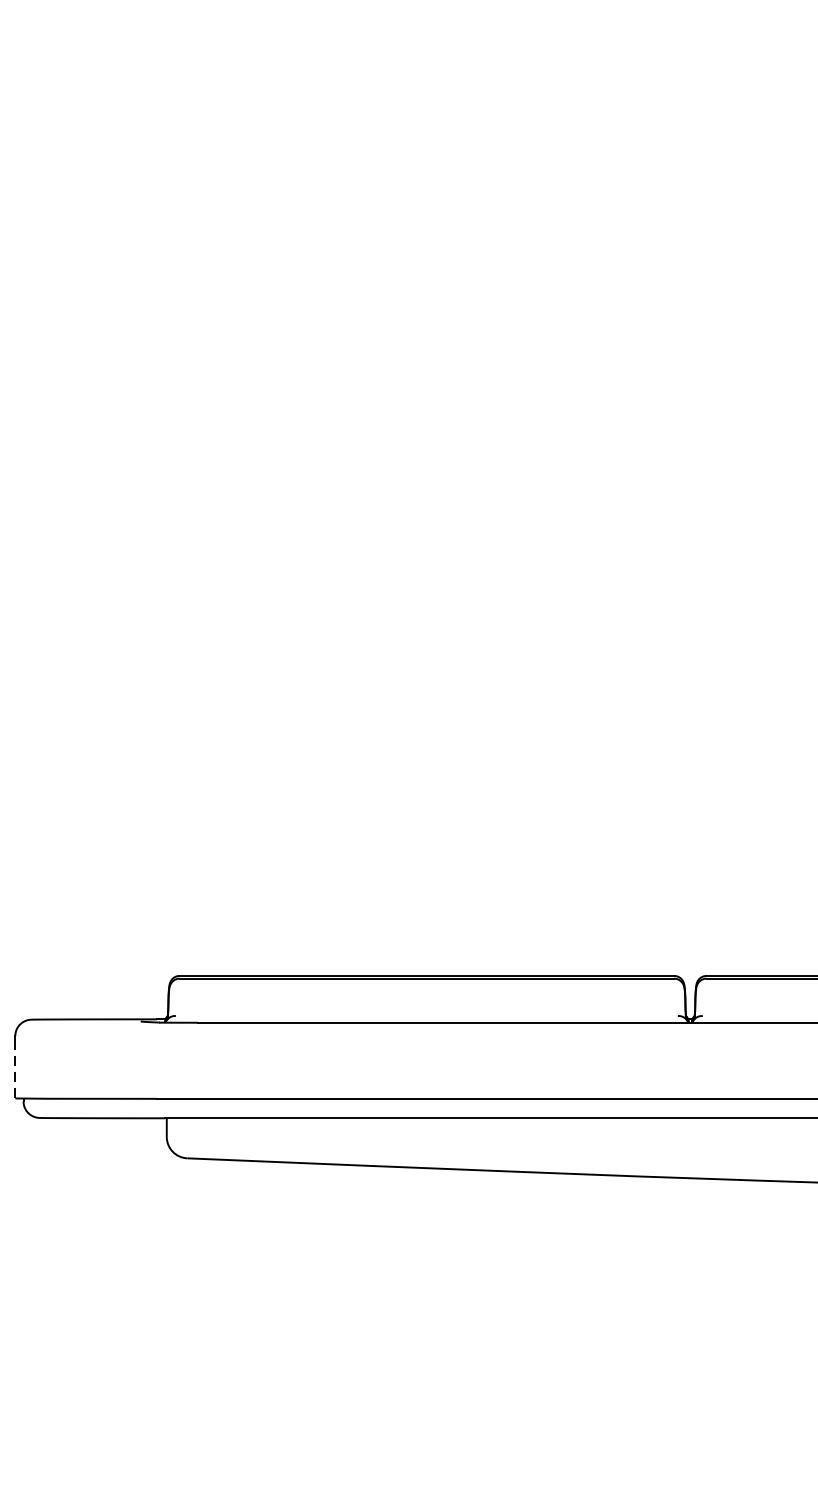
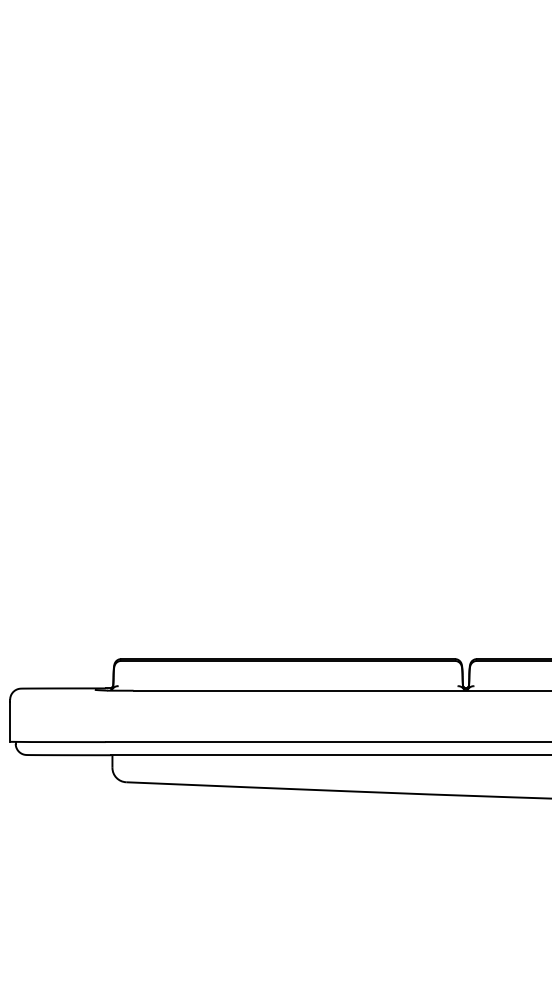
line: (15, 1068) -> (10, 721), dashed -> solid

